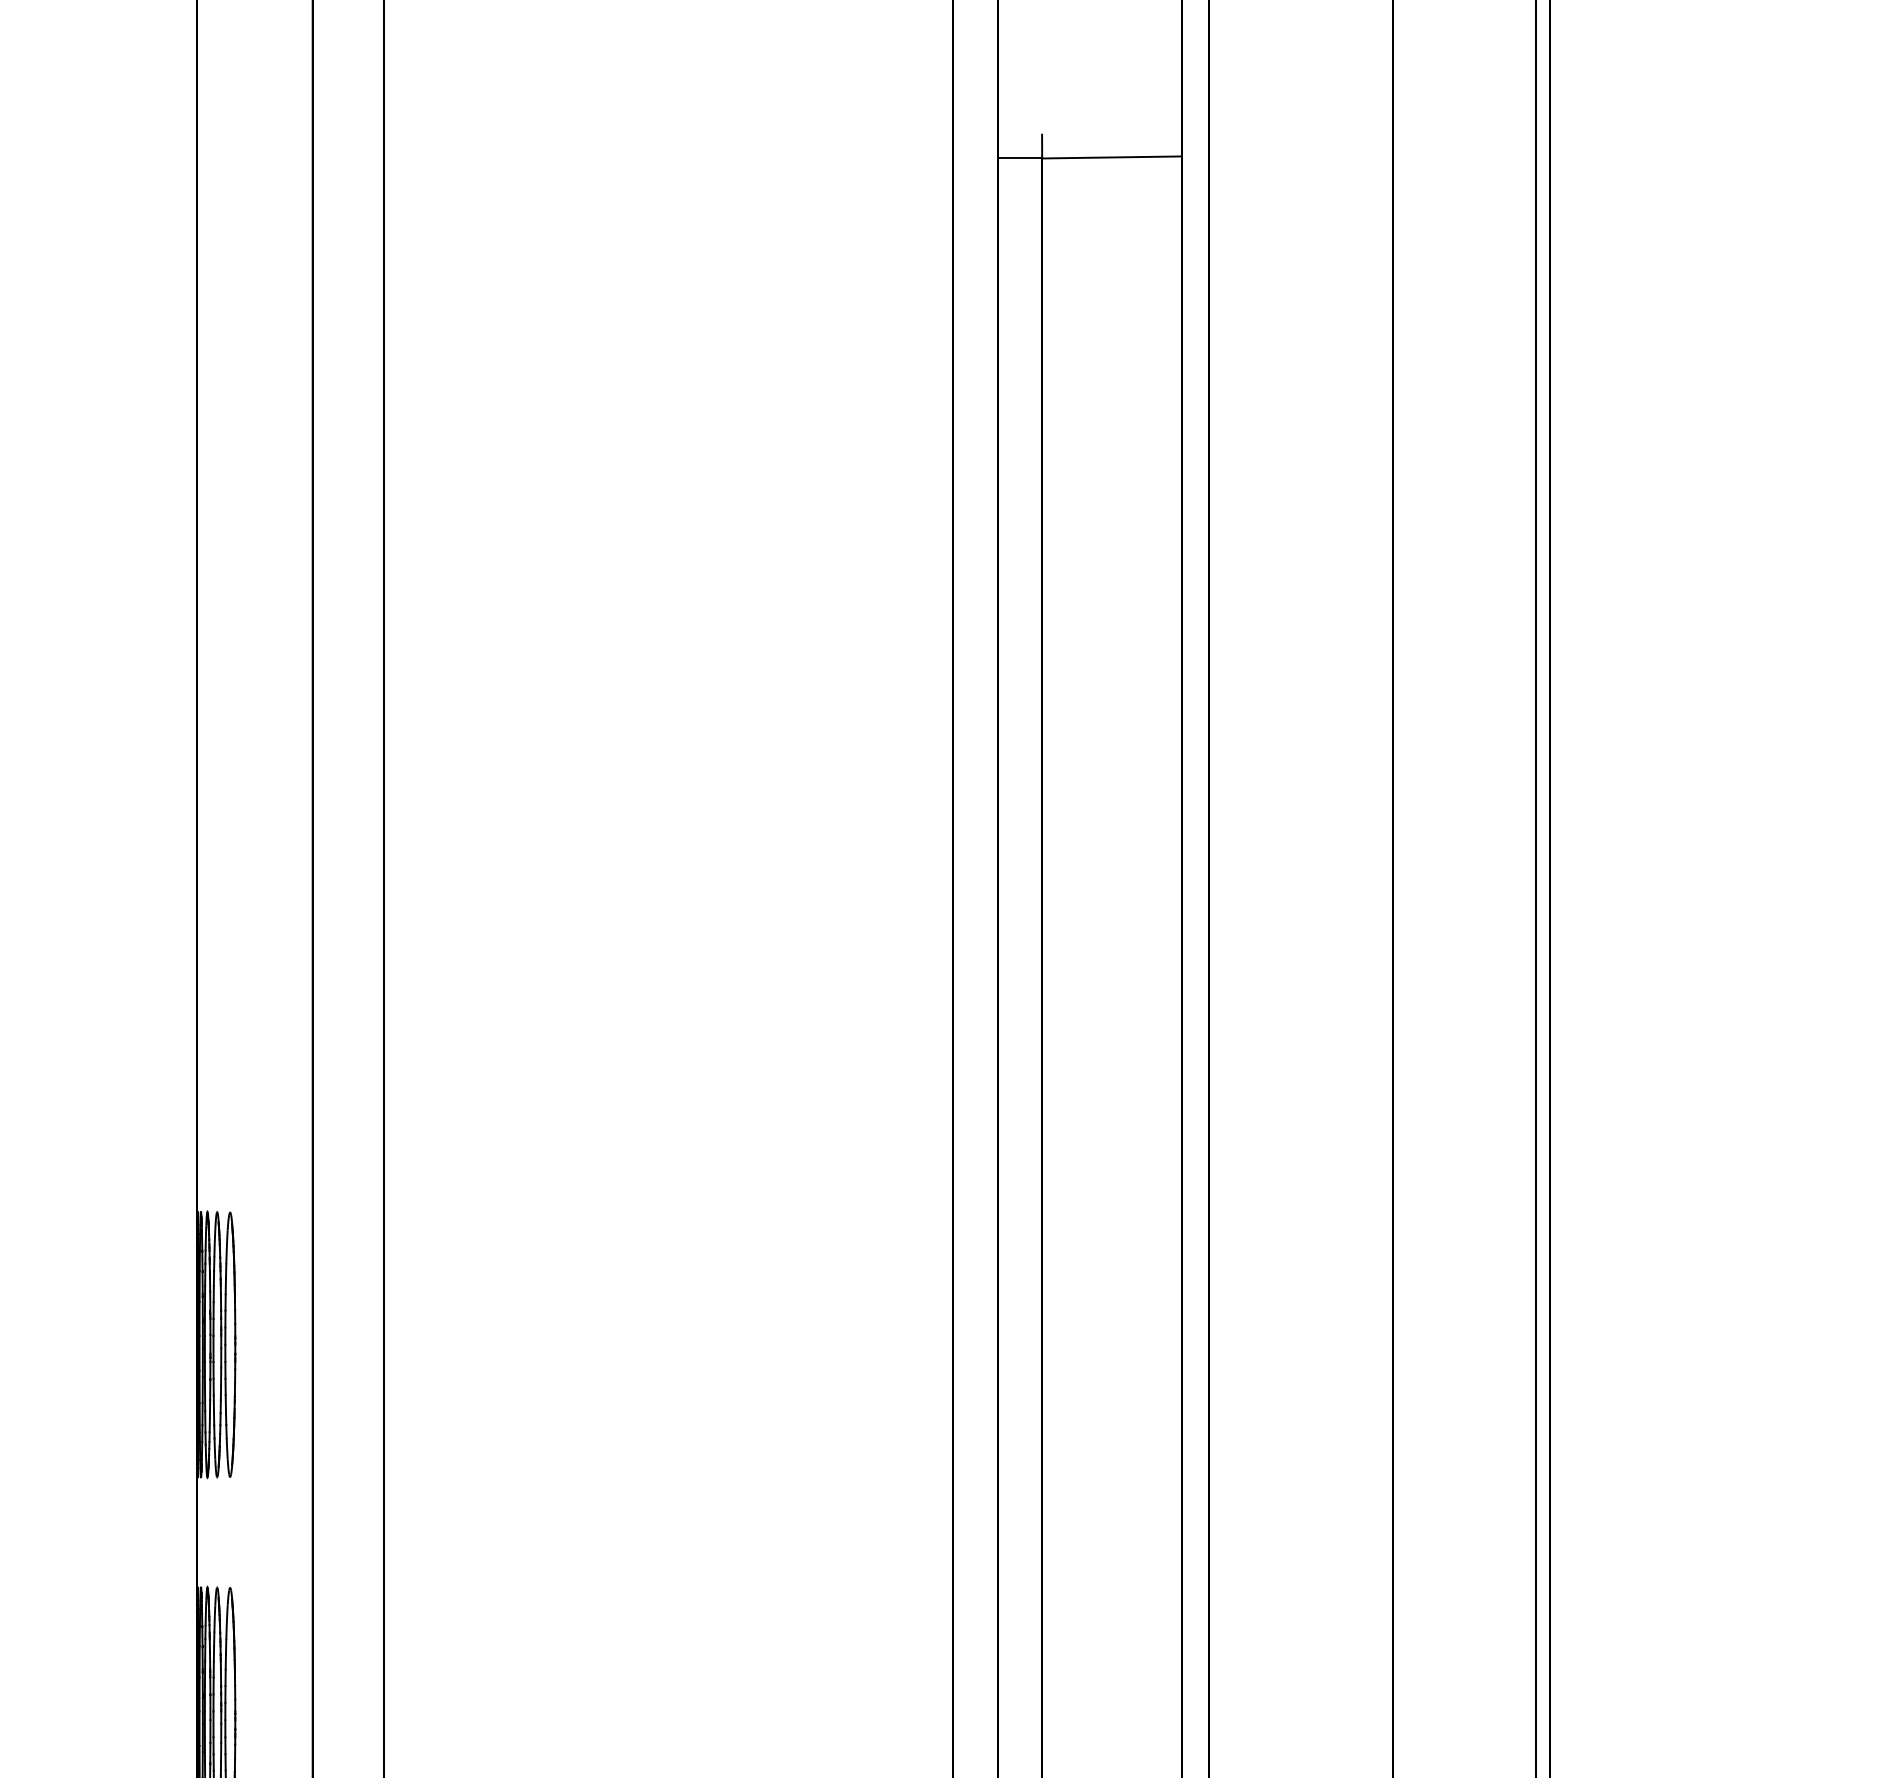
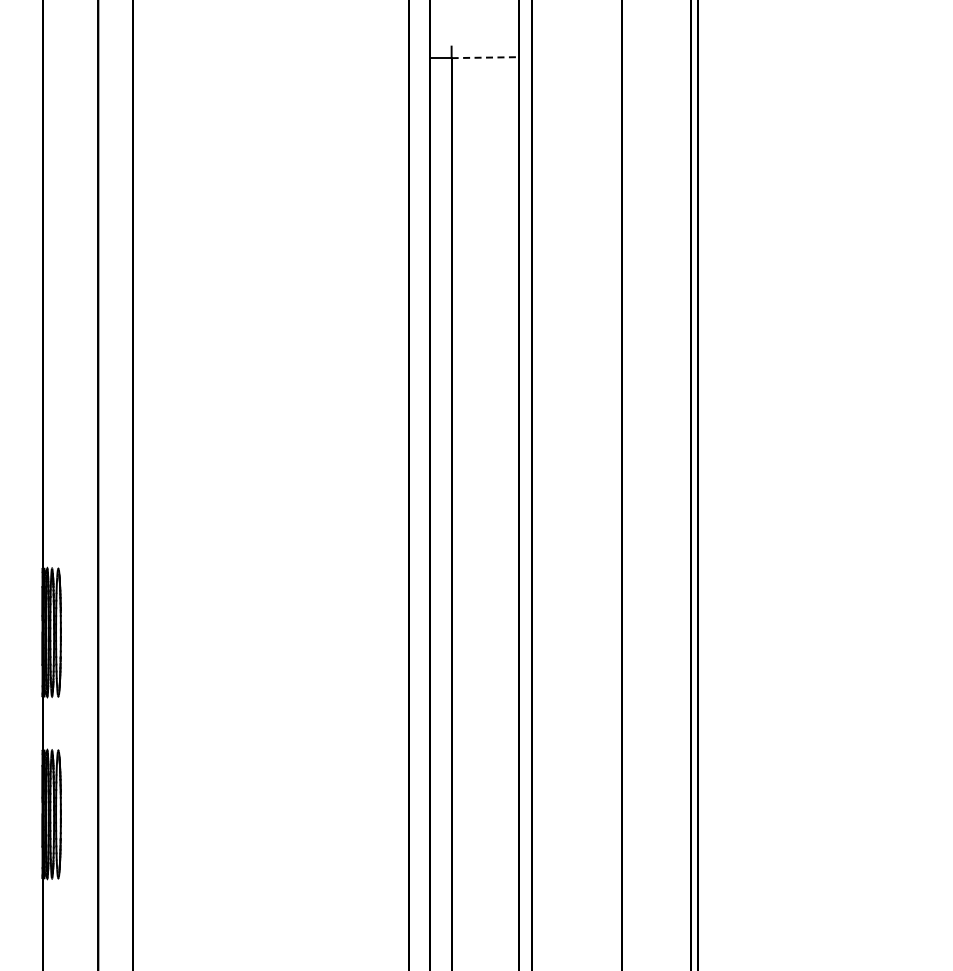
line: (1112, 157) -> (485, 57), solid -> dashed

